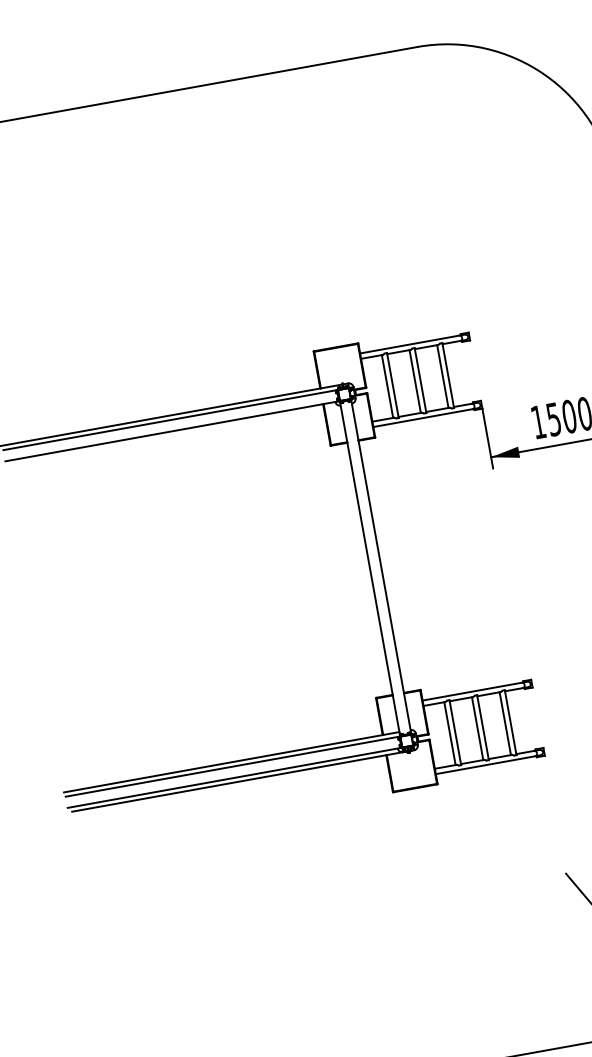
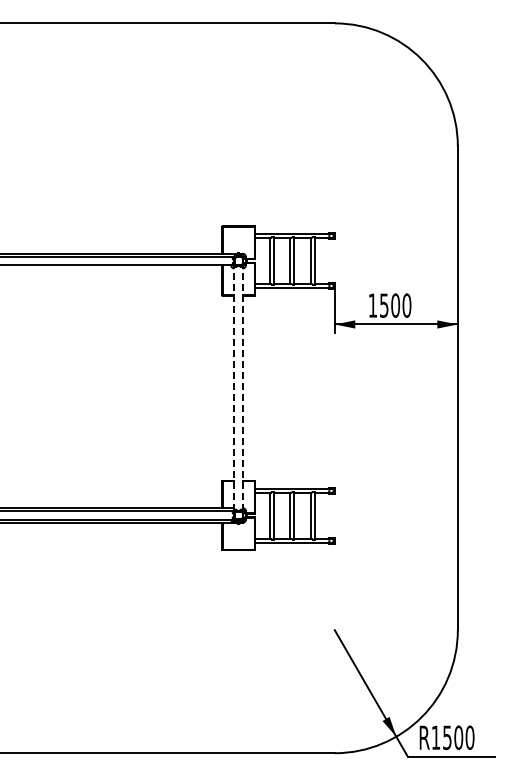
line: (380, 565) -> (242, 387), solid -> dashed
line: (369, 567) -> (234, 387), solid -> dashed

